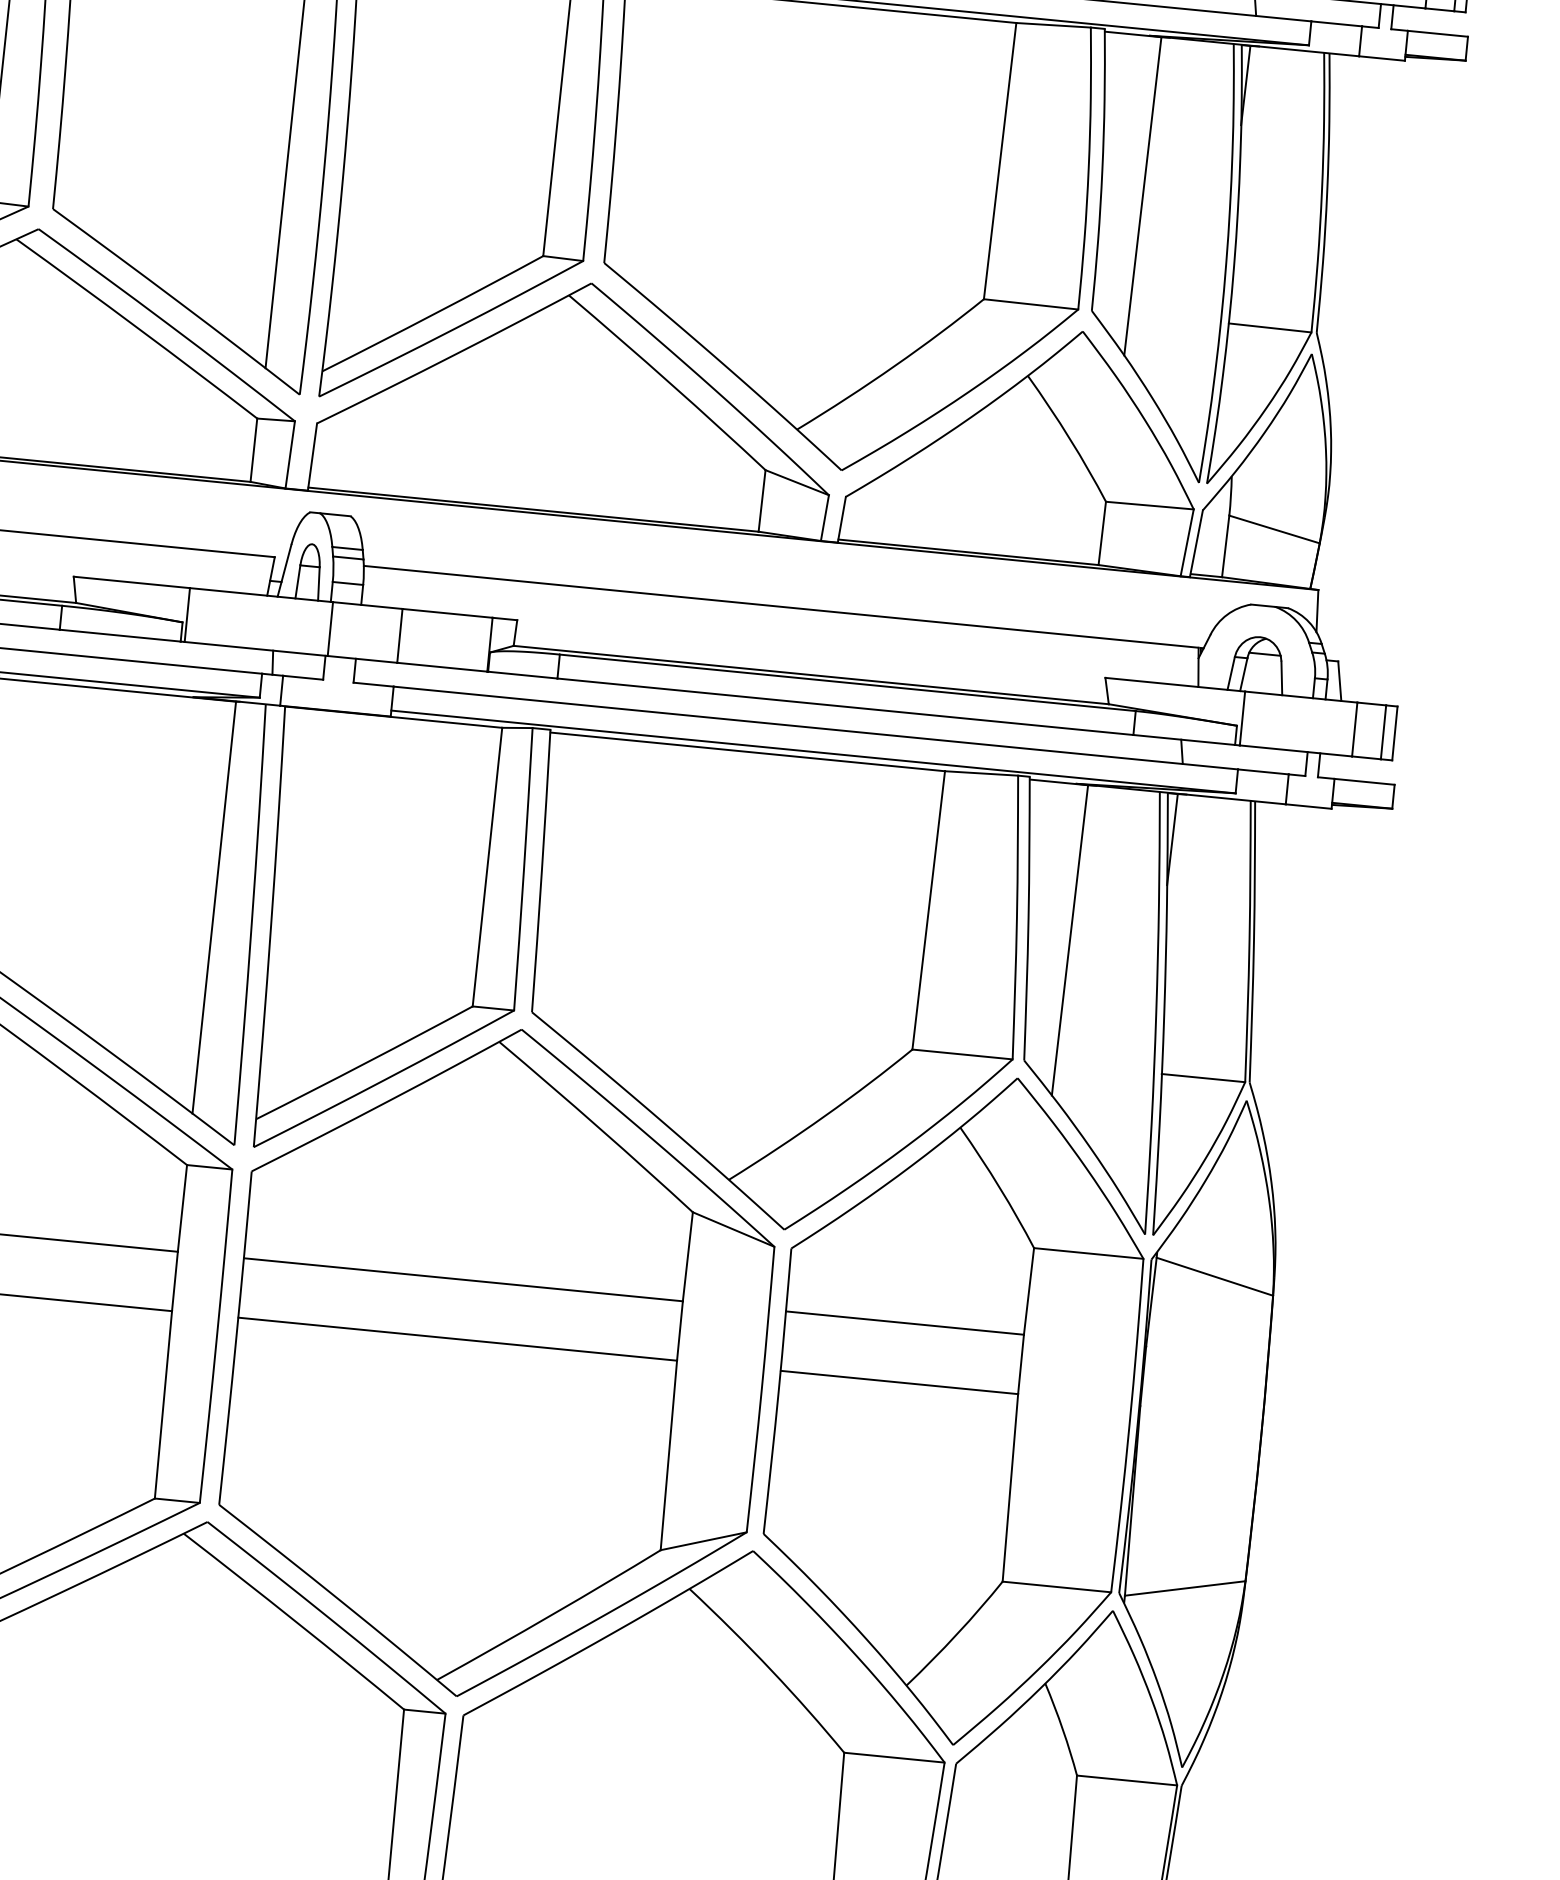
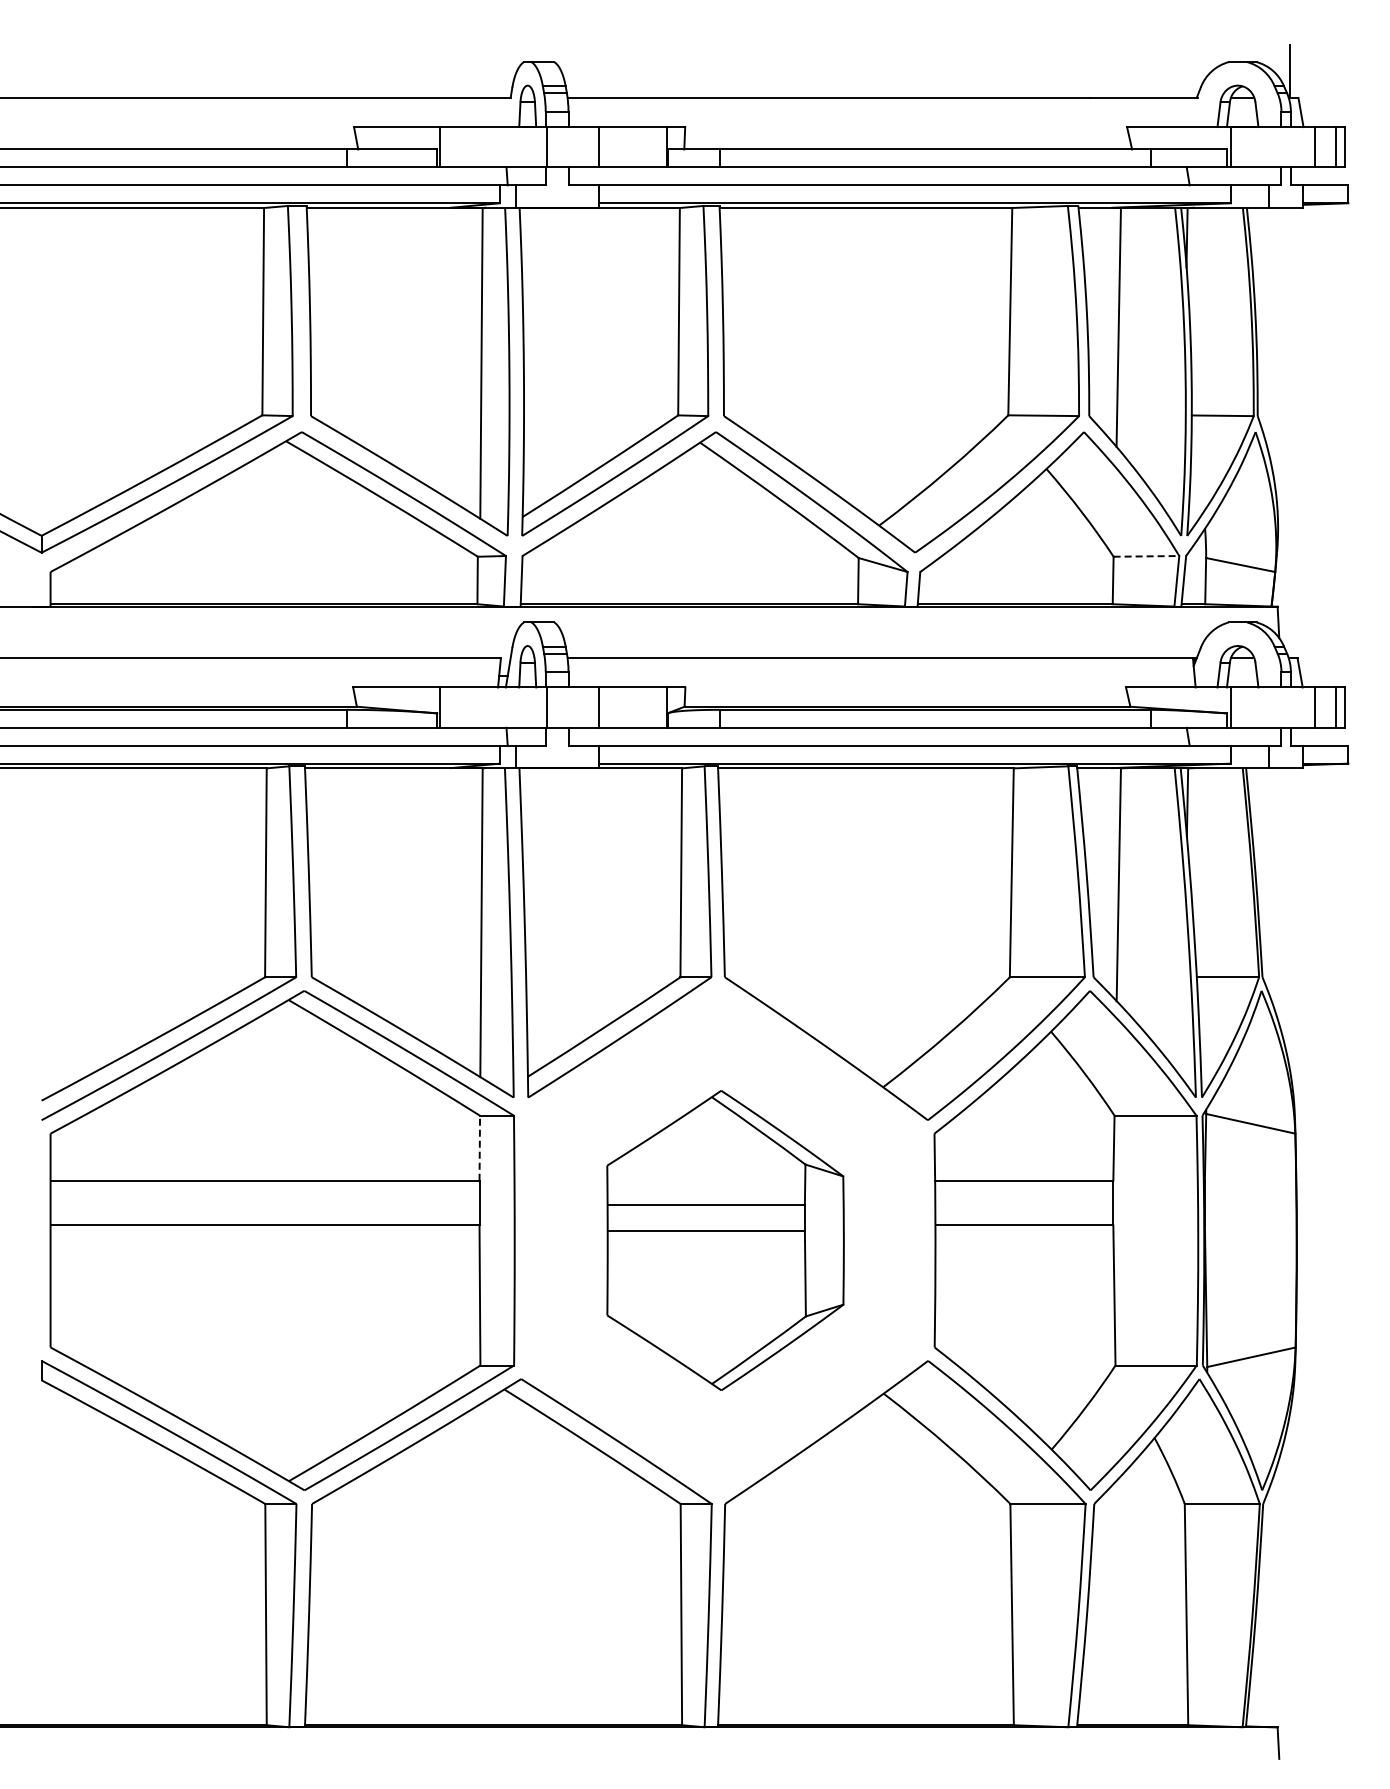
line: (1149, 505) -> (1146, 556), solid -> dashed
line: (182, 1208) -> (479, 1148), solid -> dashed
part: (498, 1363) -> (725, 1240), size x0.6

